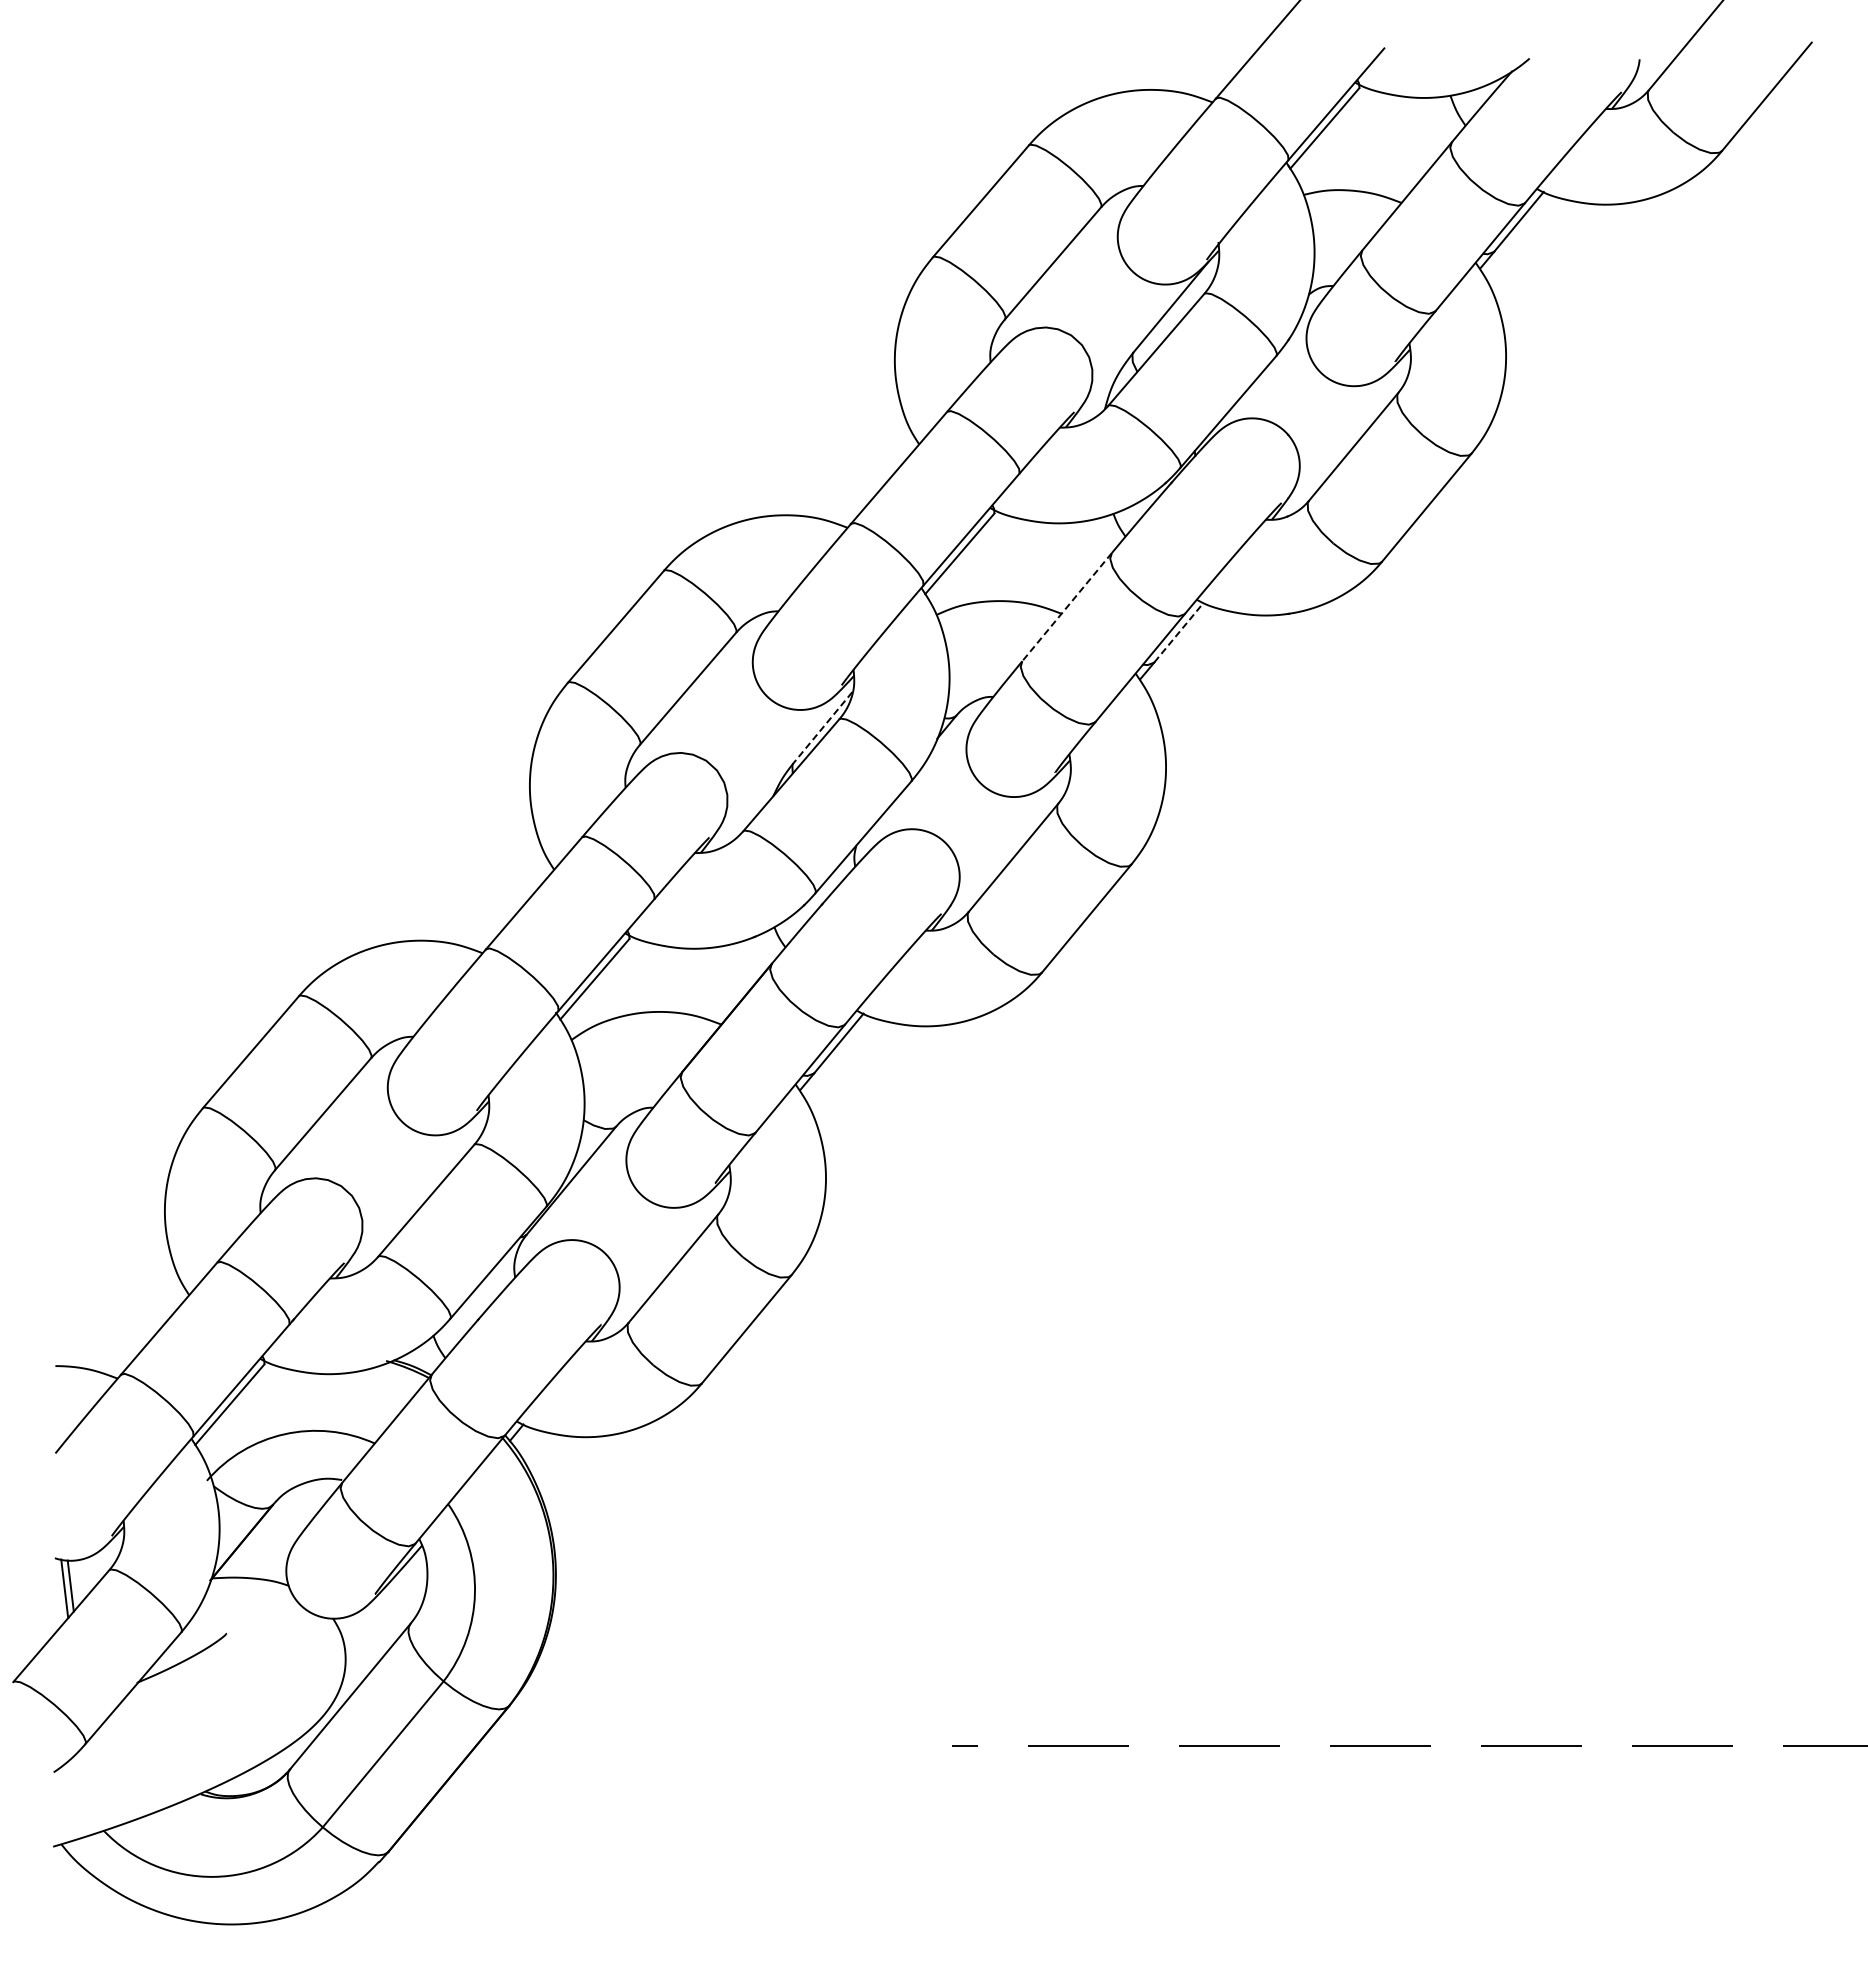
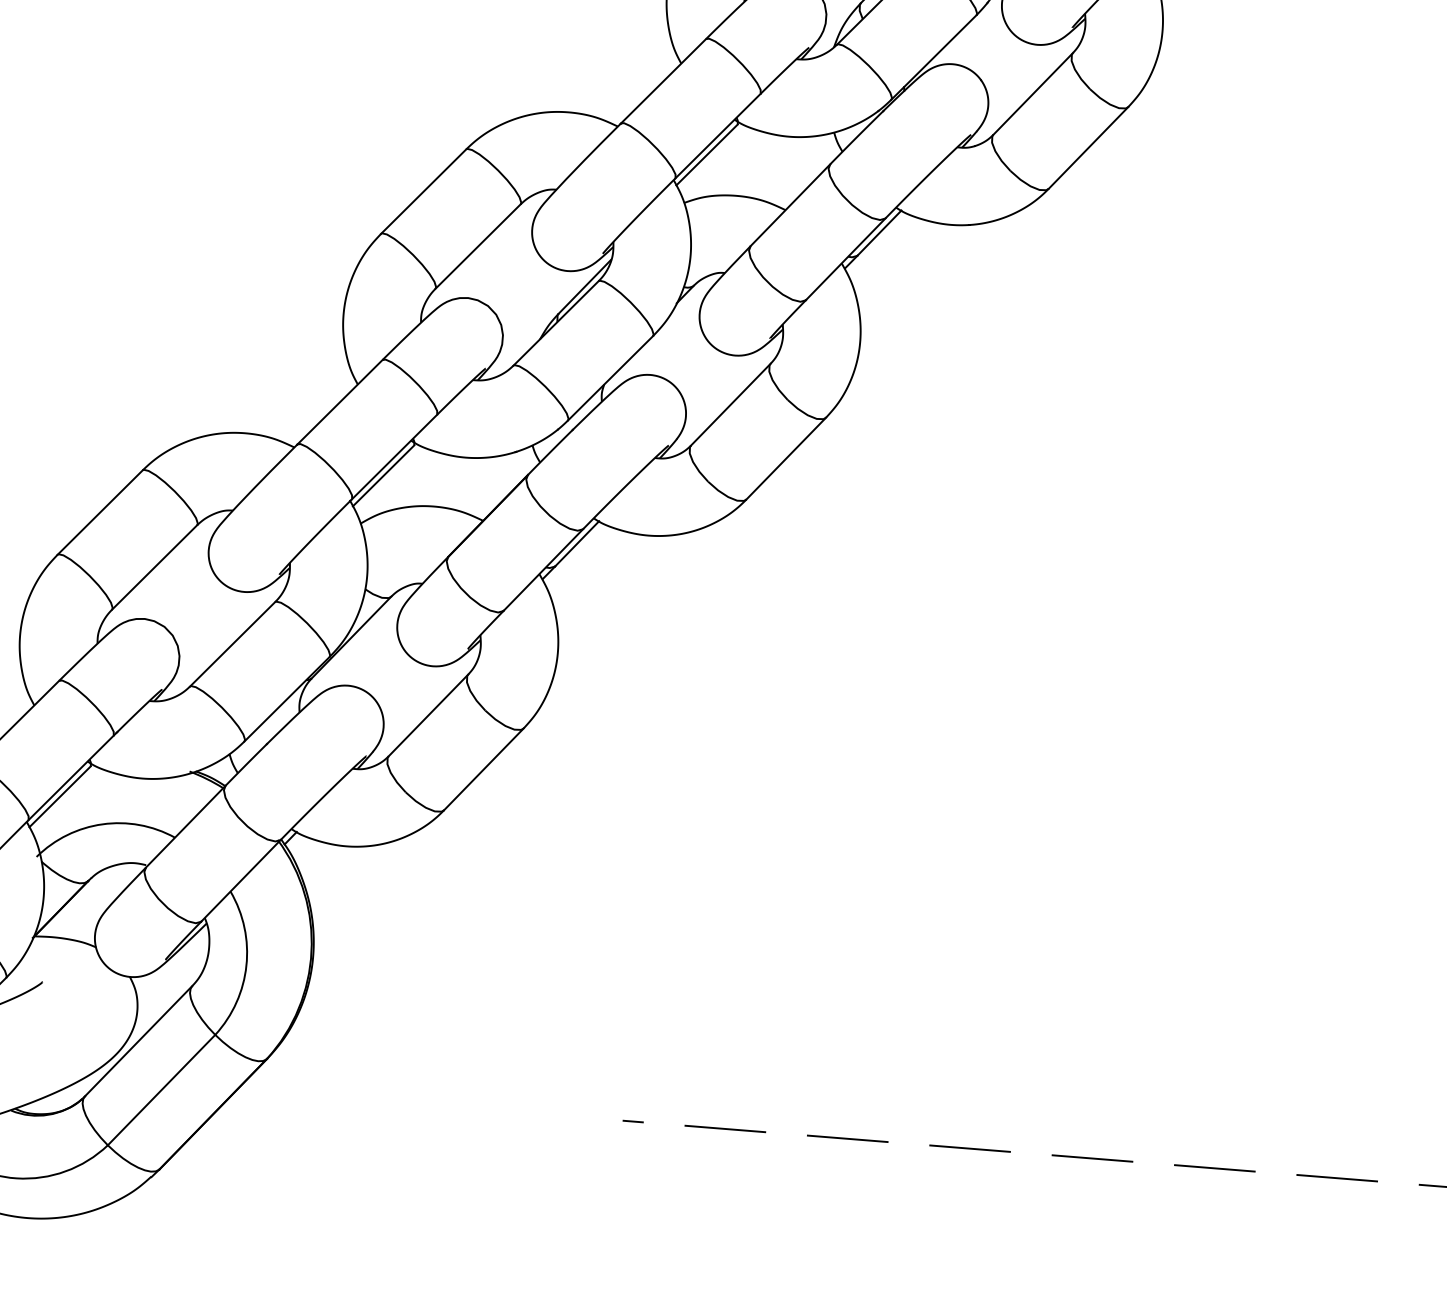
line: (1066, 607) -> (790, 205), dashed -> solid
line: (1179, 632) -> (879, 233), dashed -> solid
line: (822, 728) -> (584, 287), dashed -> solid

